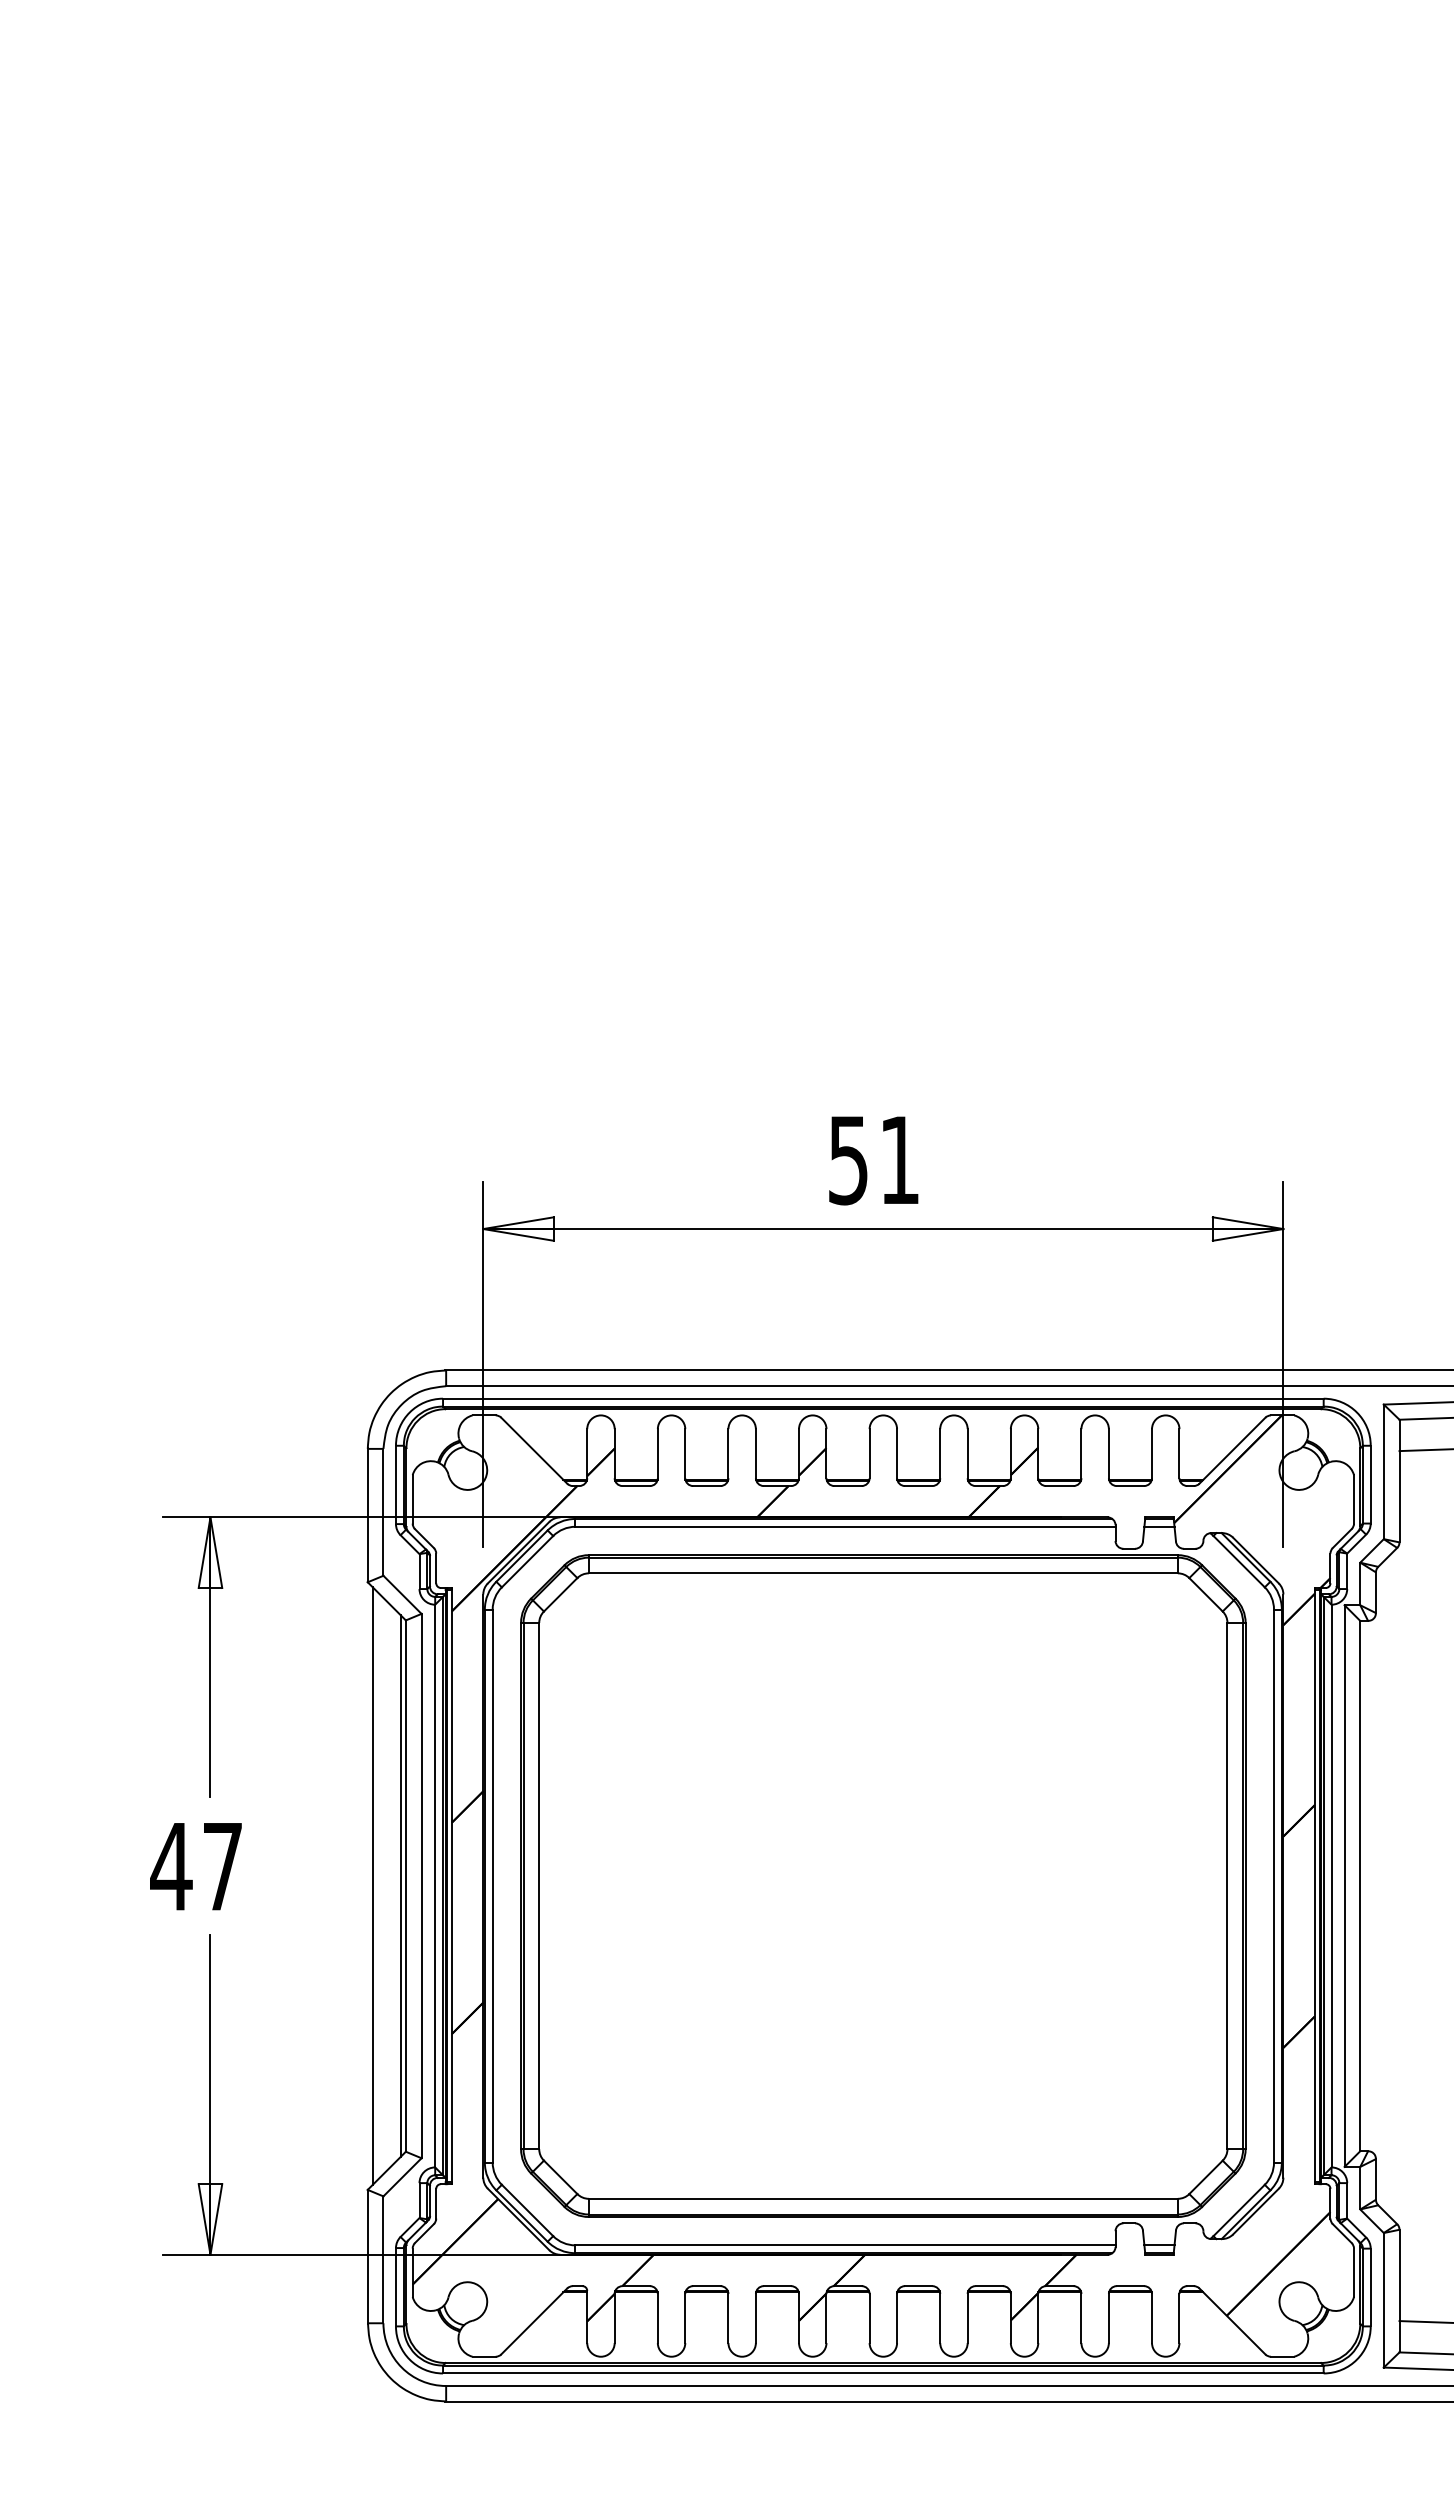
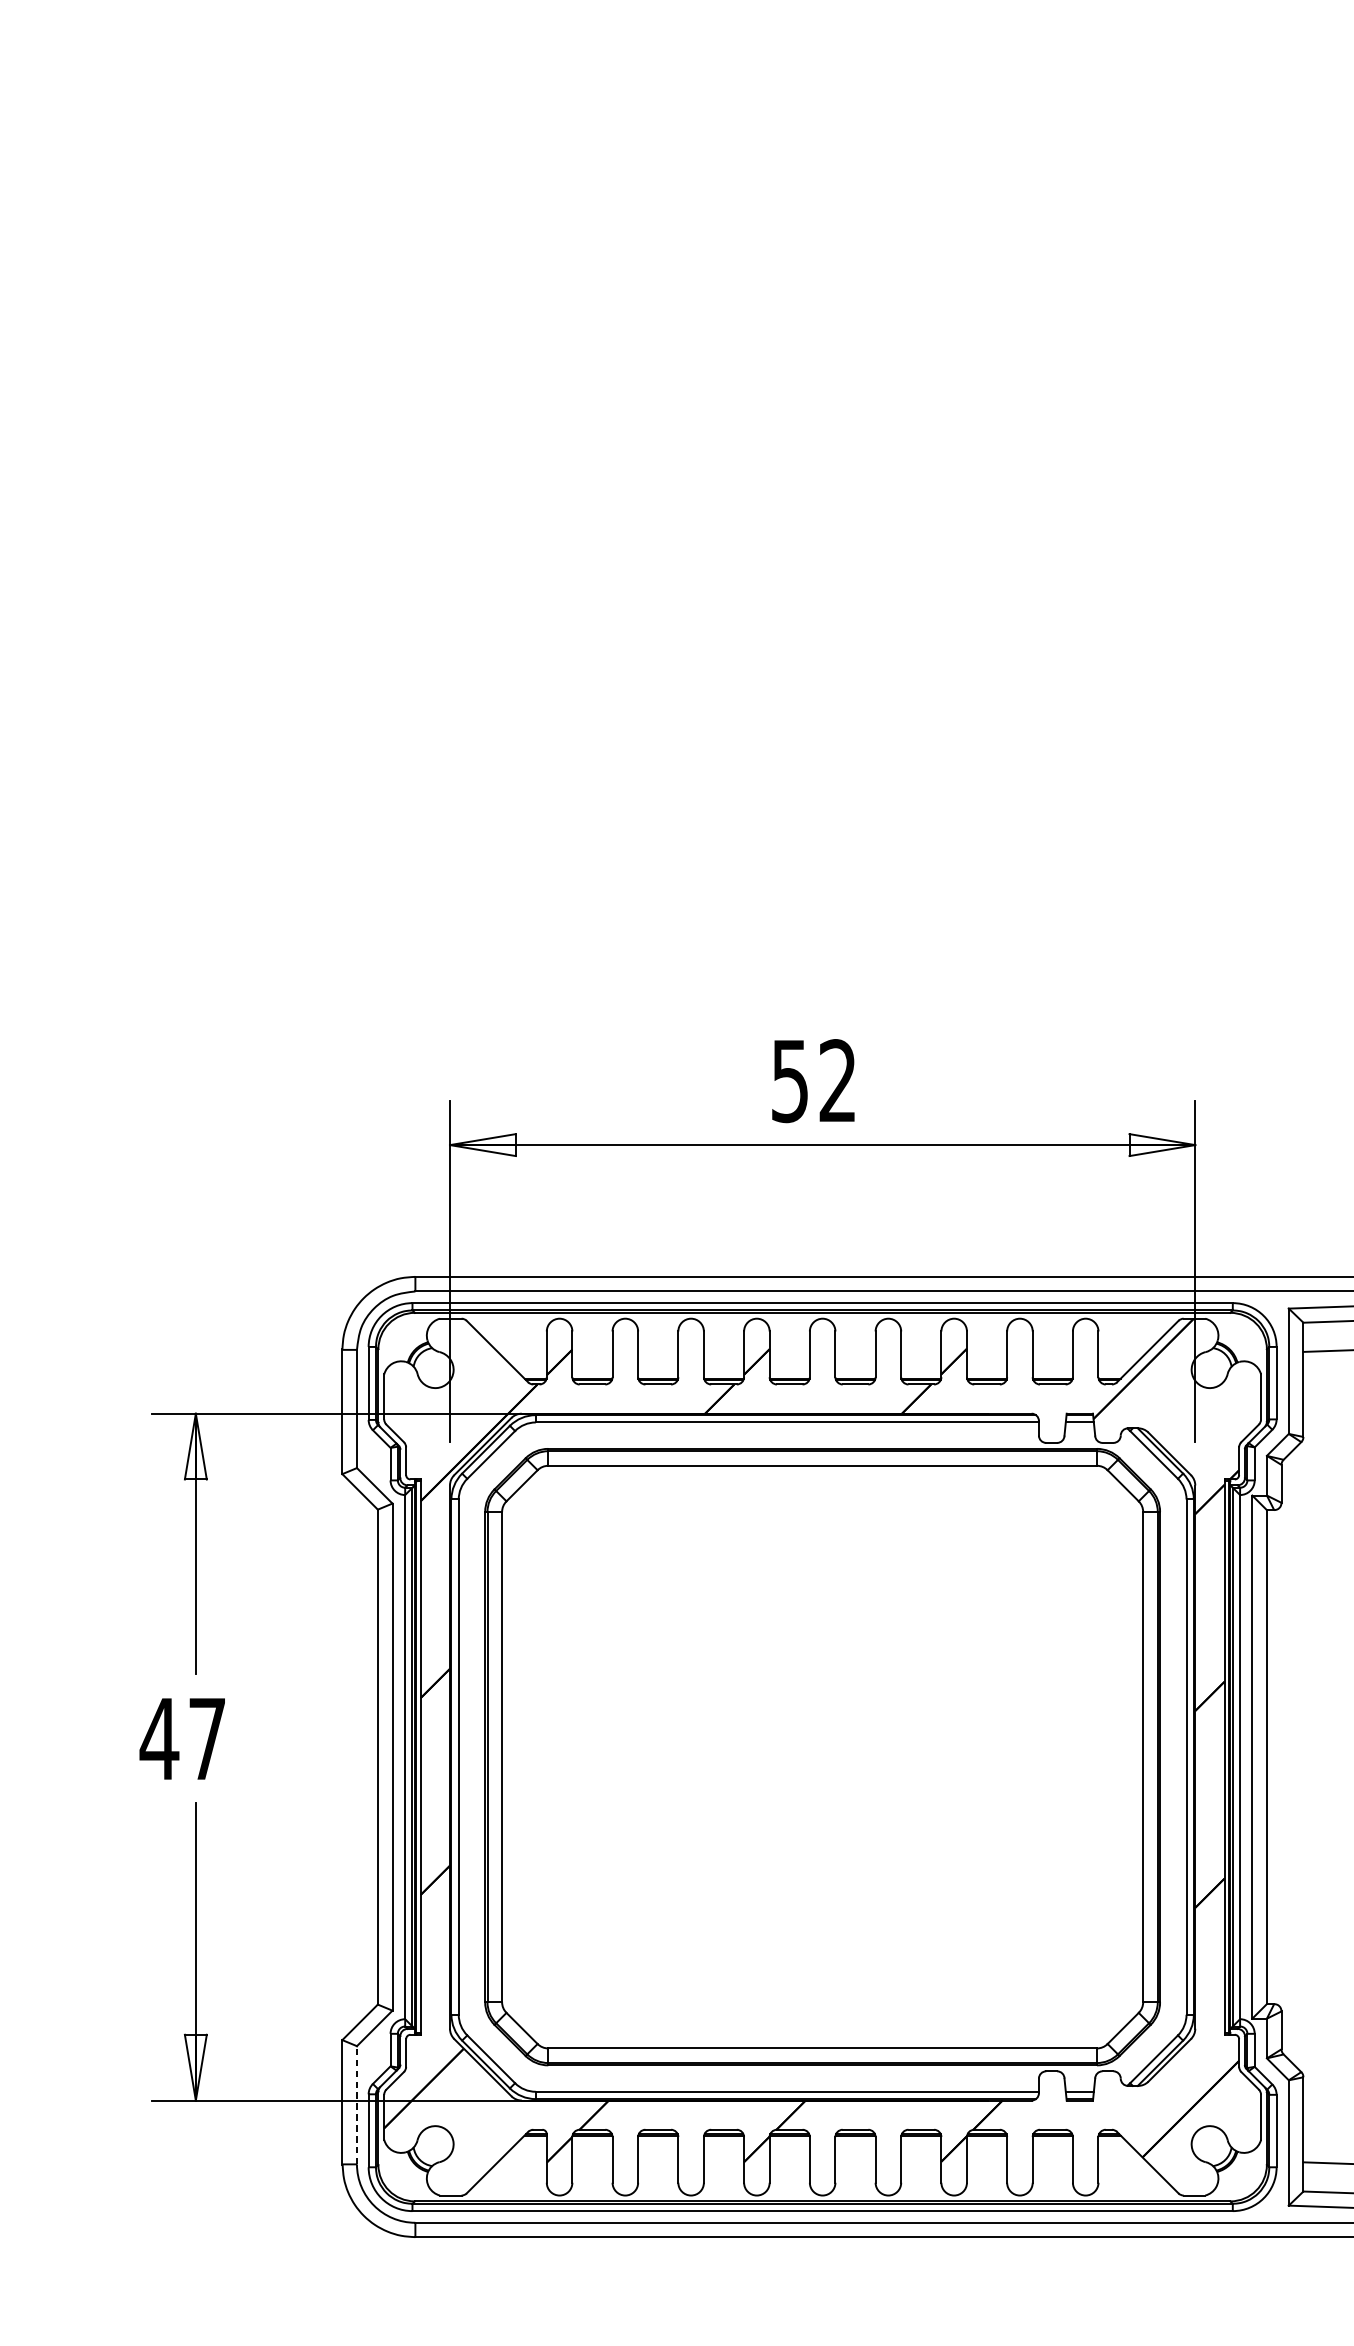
text: (899, 1159) -> (837, 1080), 51 -> 52
line: (372, 1885) -> (346, 1756), removed
line: (400, 1885) -> (372, 1756), removed
line: (383, 2259) -> (357, 2104), solid -> dashed

